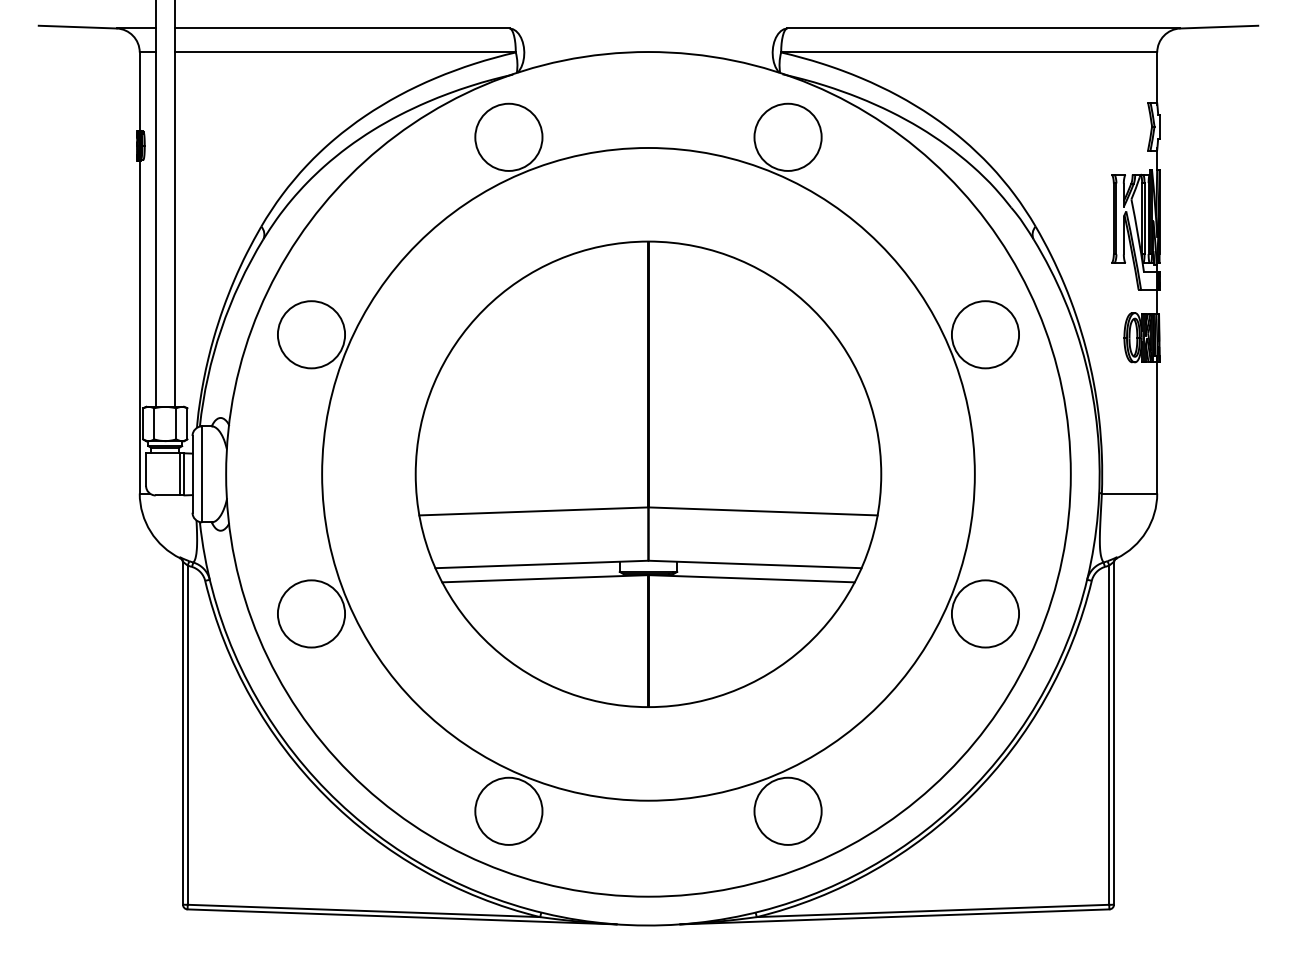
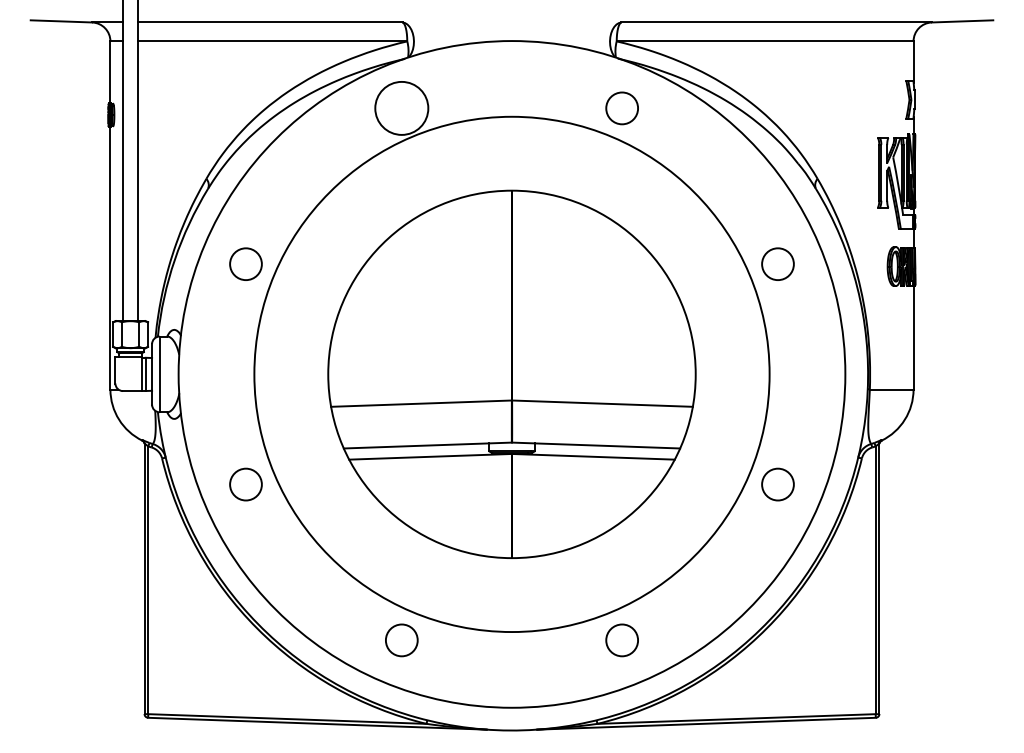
circle: (787, 136) -> (621, 107), size x0.6
circle: (310, 333) -> (245, 263), size x0.6
circle: (984, 333) -> (777, 263), size x0.6
circle: (310, 613) -> (245, 484), size x0.6
circle: (984, 613) -> (777, 484), size x0.6
circle: (508, 810) -> (401, 639), size x0.6
circle: (787, 810) -> (621, 639), size x0.6

